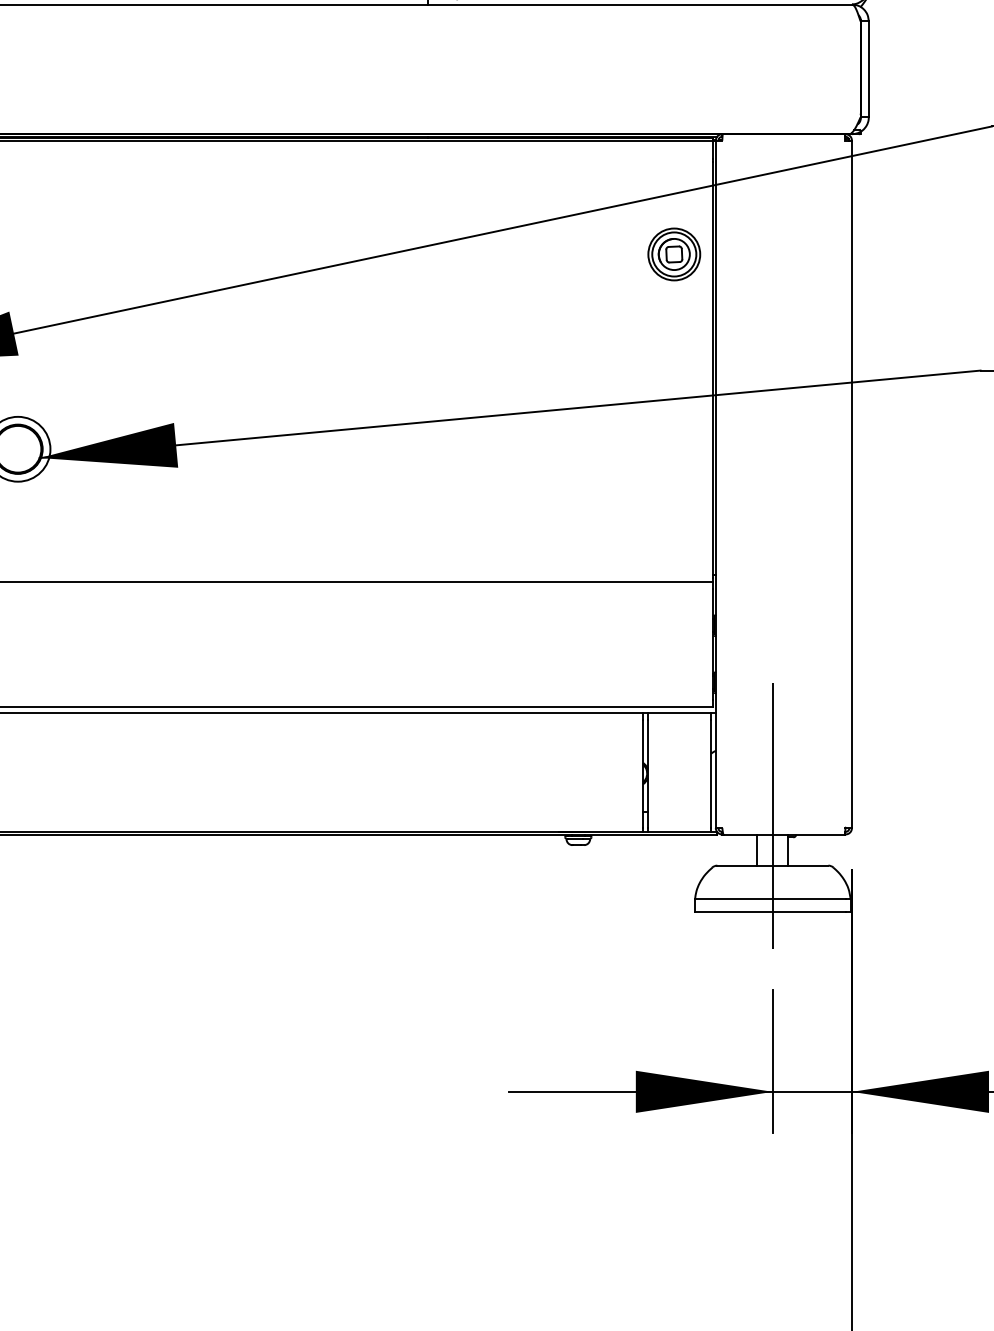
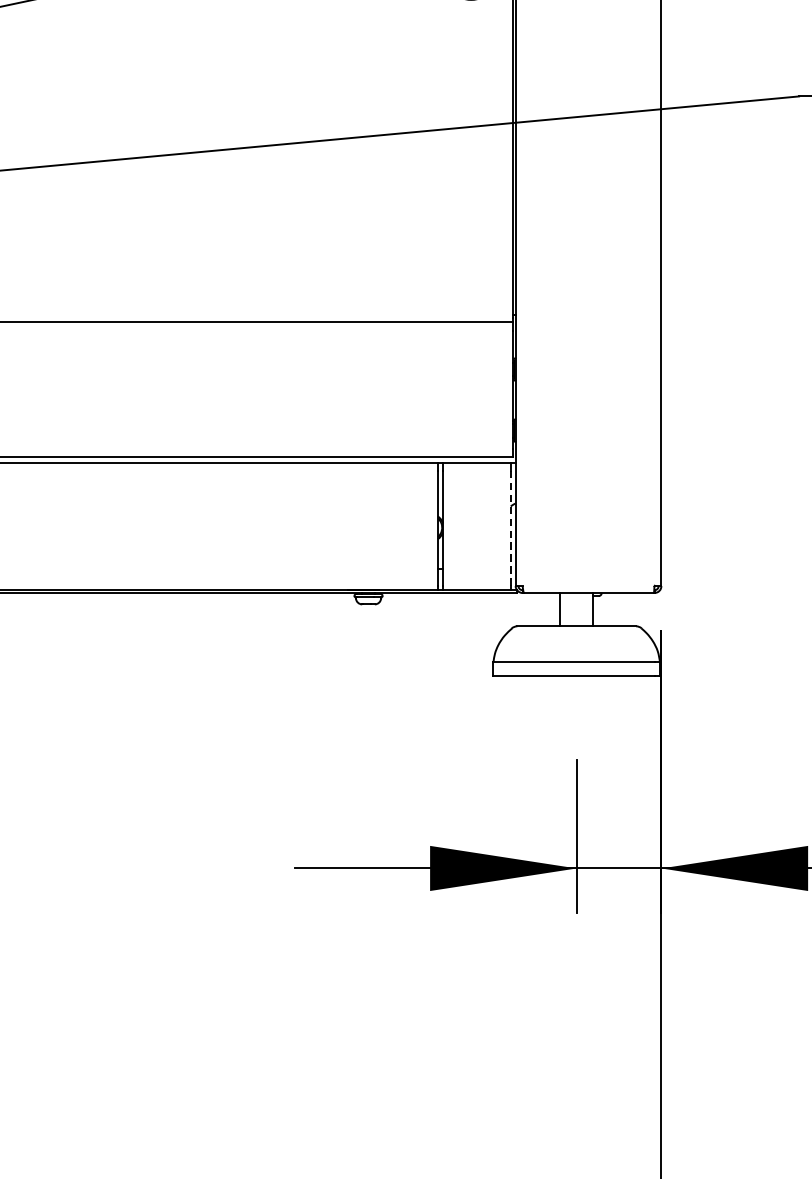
line: (711, 774) -> (511, 528), solid -> dashed
line: (772, 815) -> (576, 572), removed

